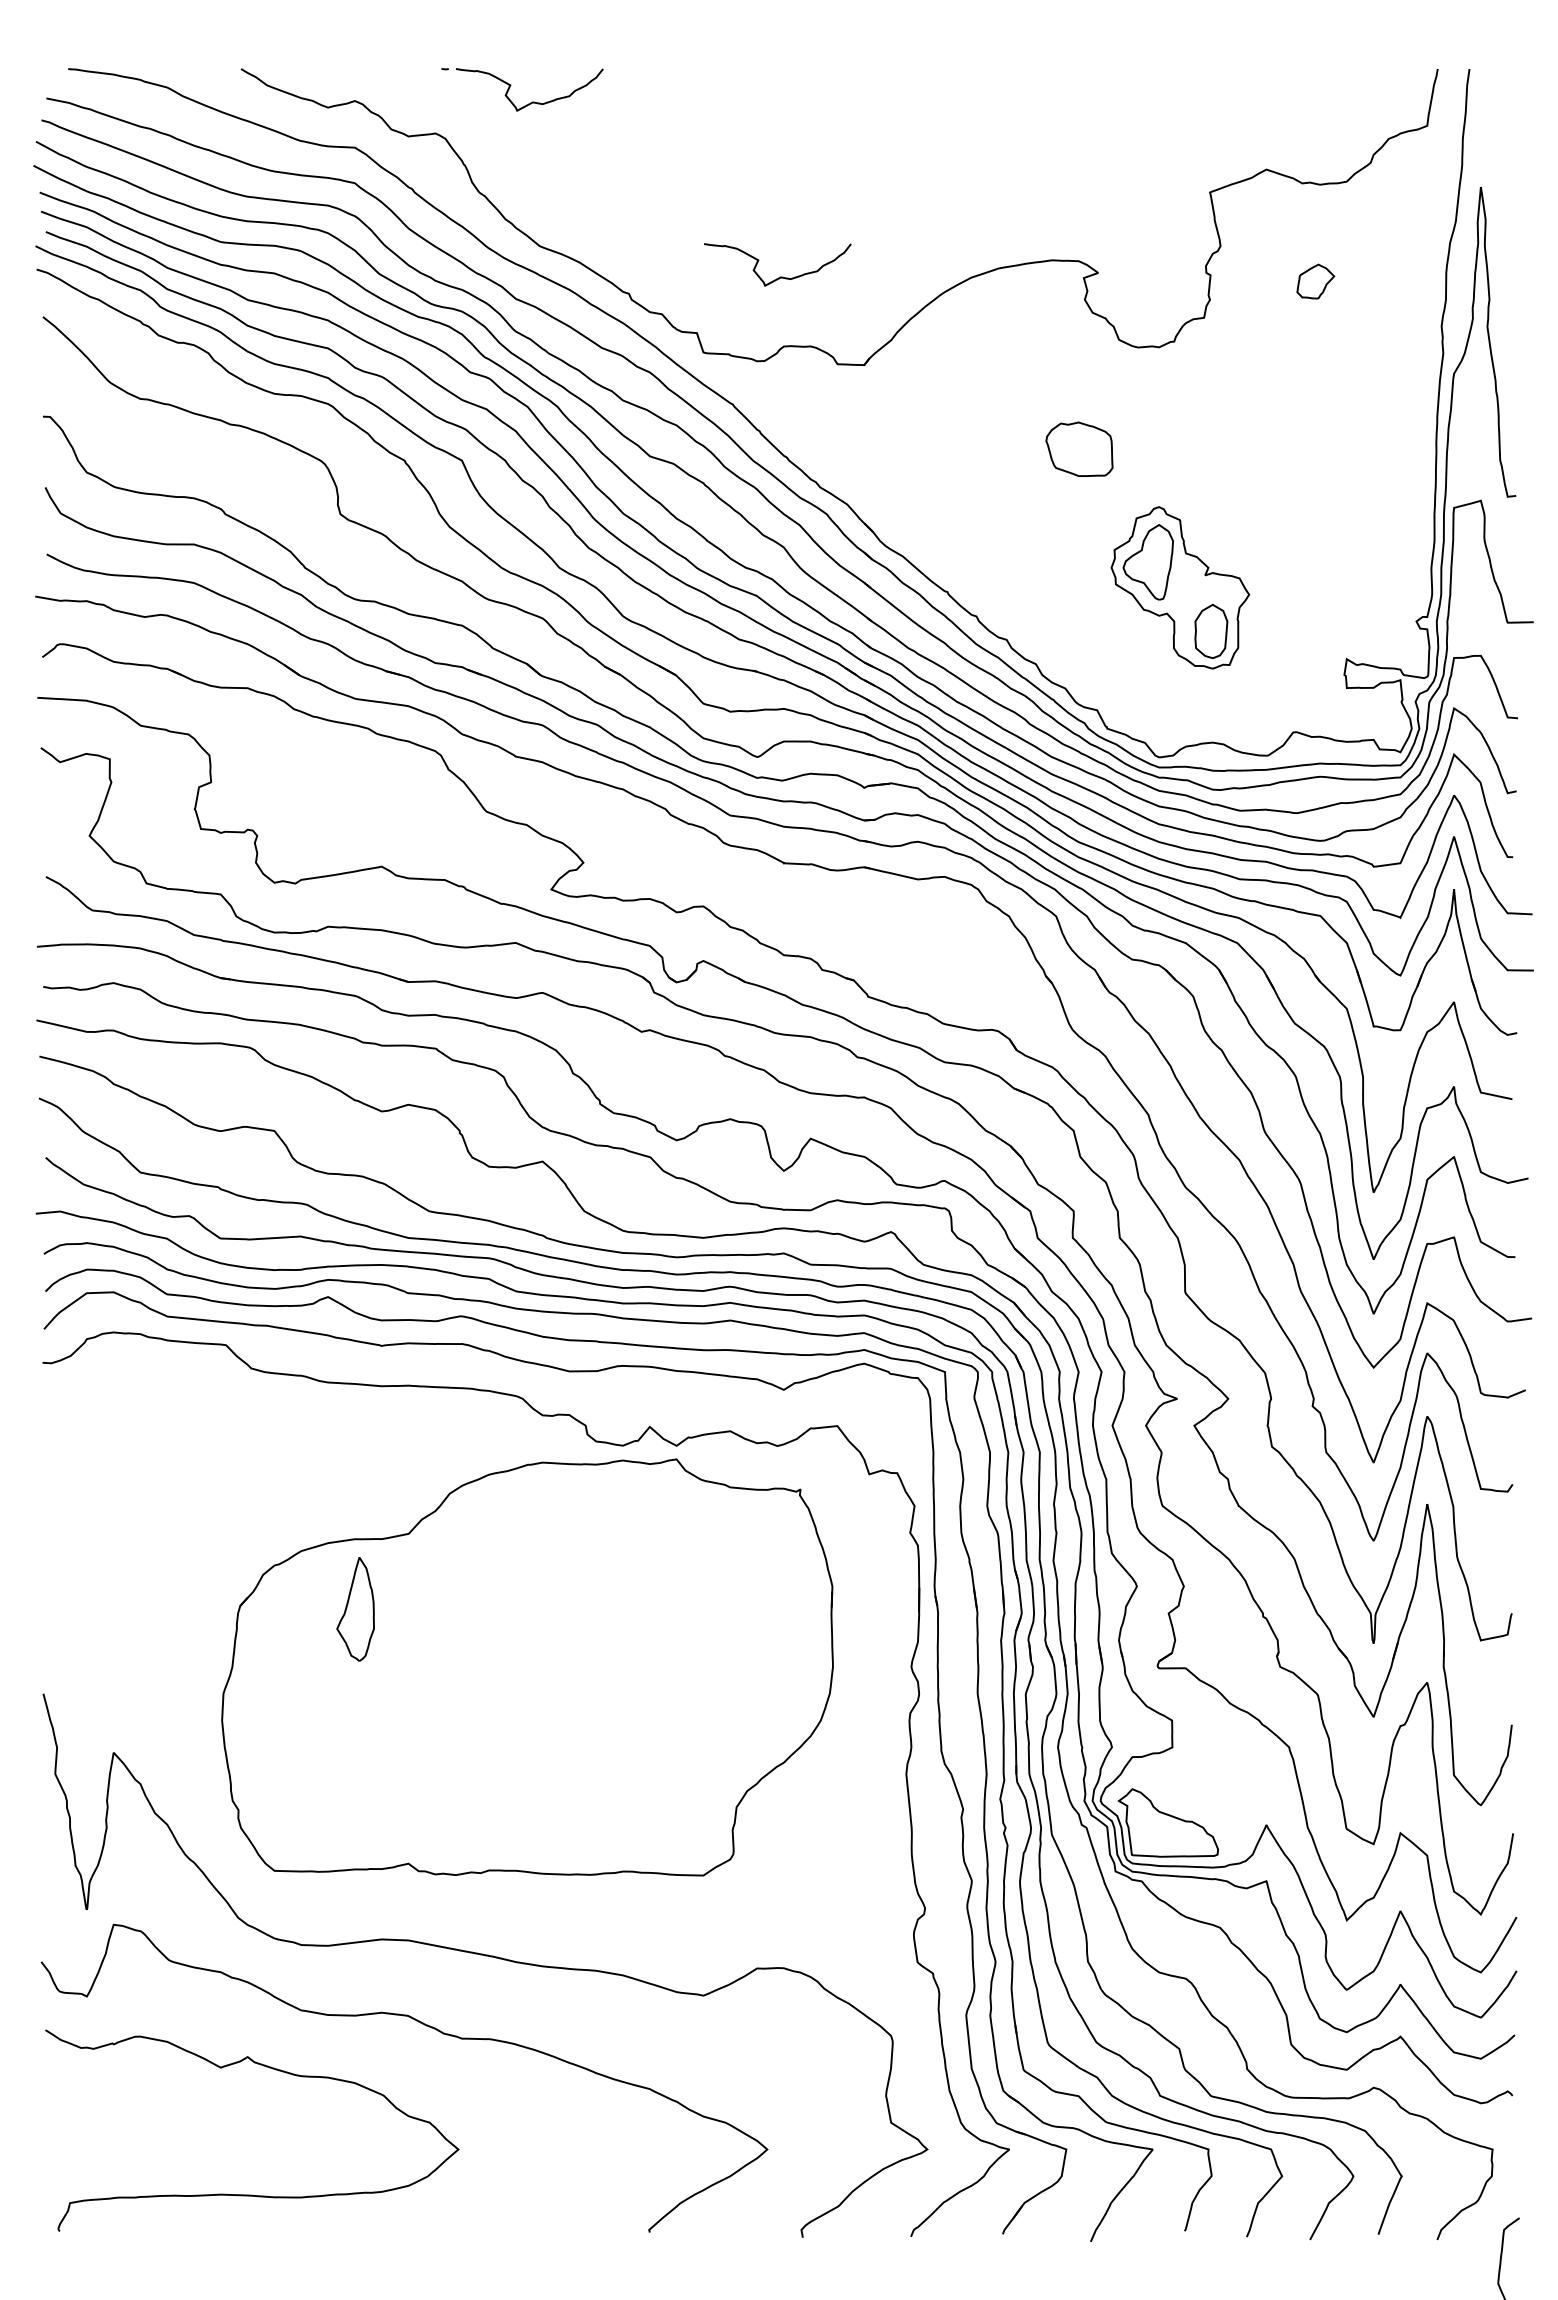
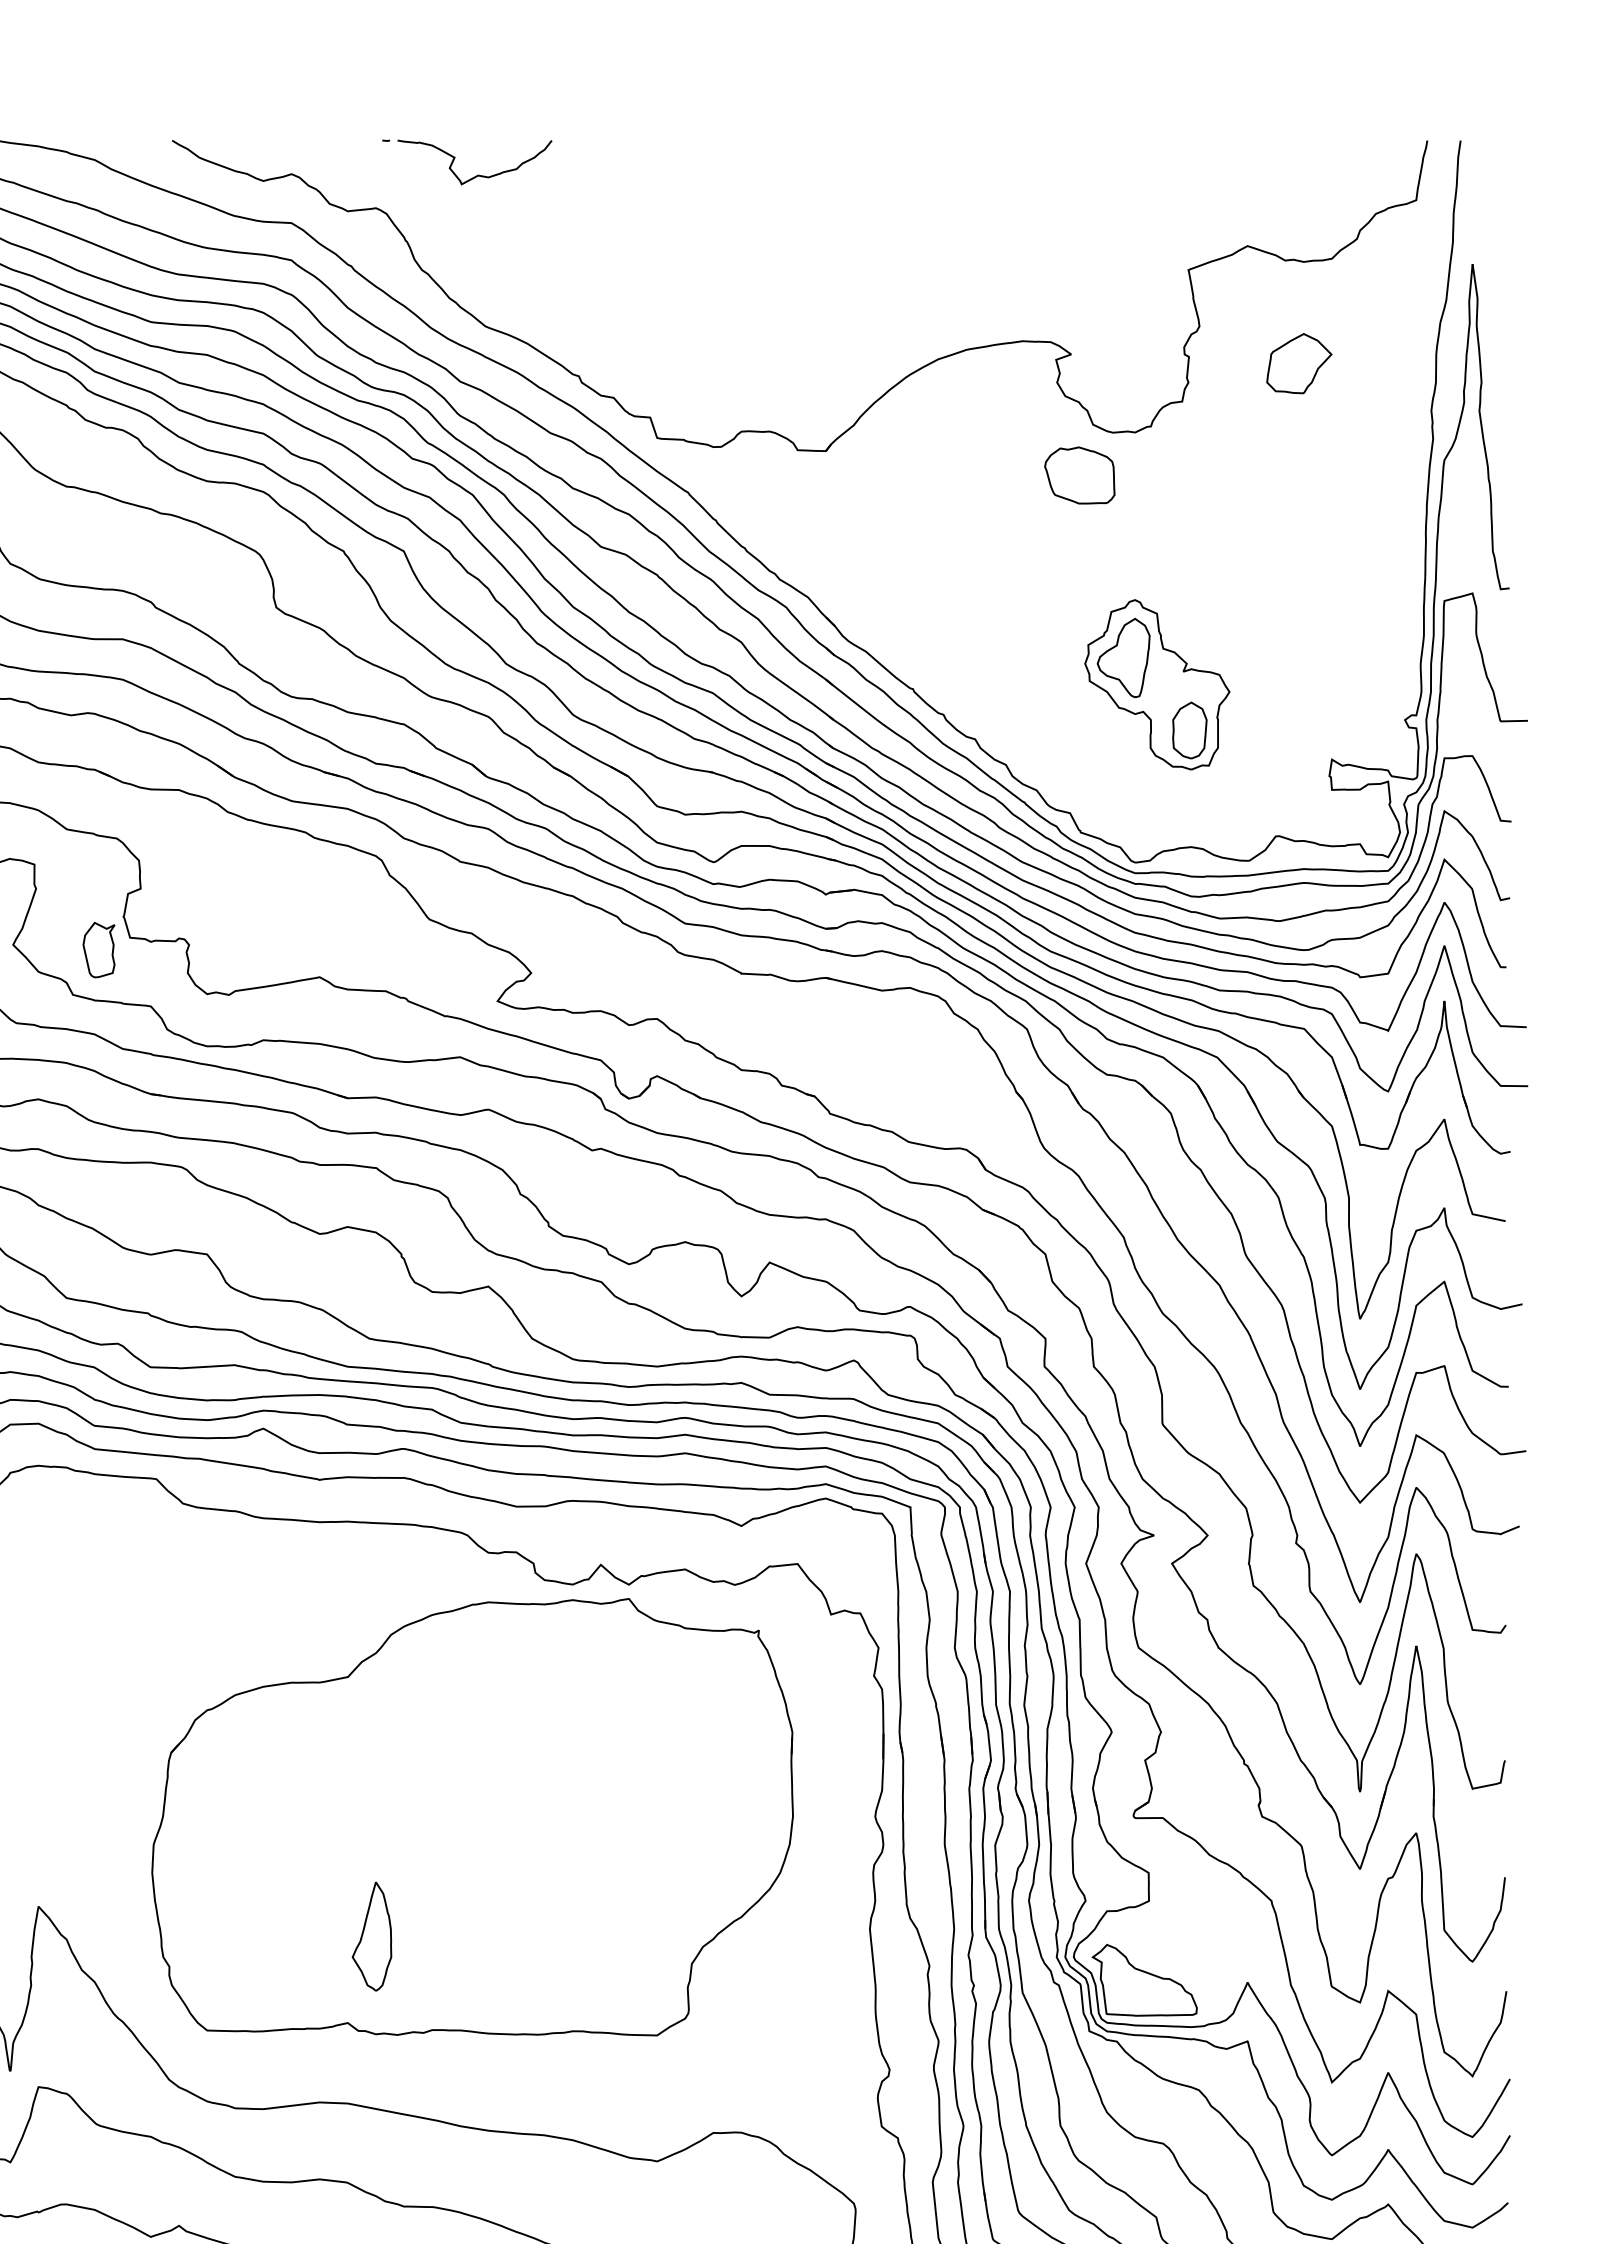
curve: (780, 276) -> (737, 358), removed
part: (1315, 281) -> (1299, 363), size x1.67
part: (1079, 448) -> (1079, 474), moved
part: (171, 840) -> (99, 949), added
part: (355, 1609) -> (371, 1936), moved

